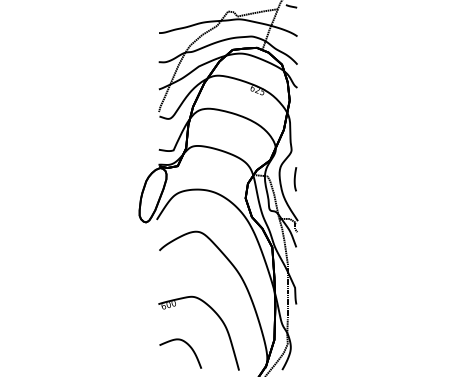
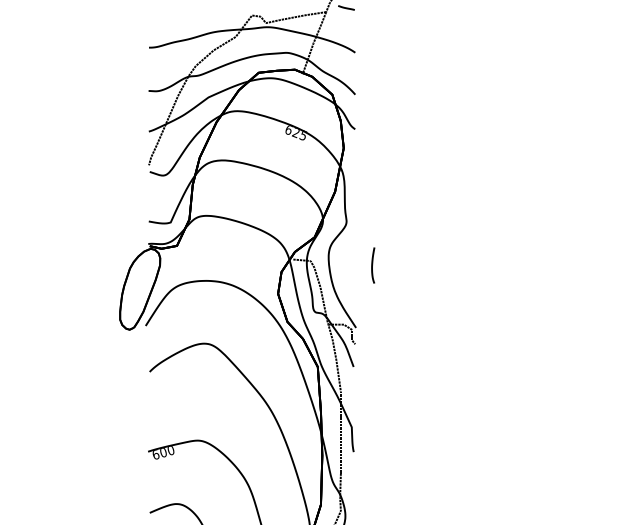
curve: (295, 179) -> (373, 265), moved

